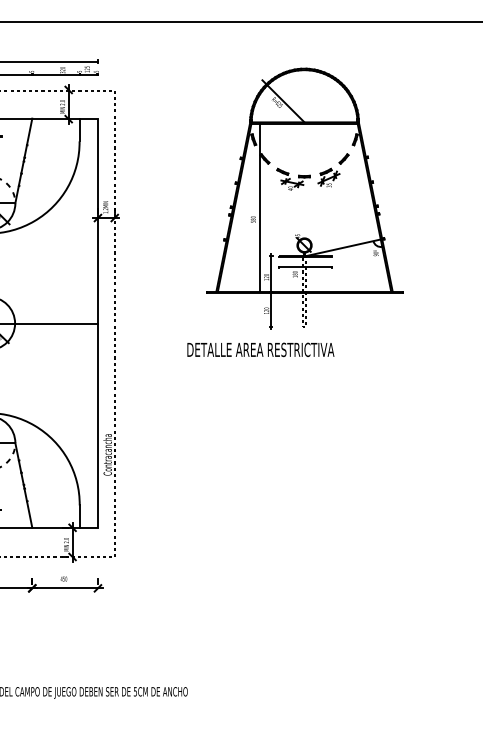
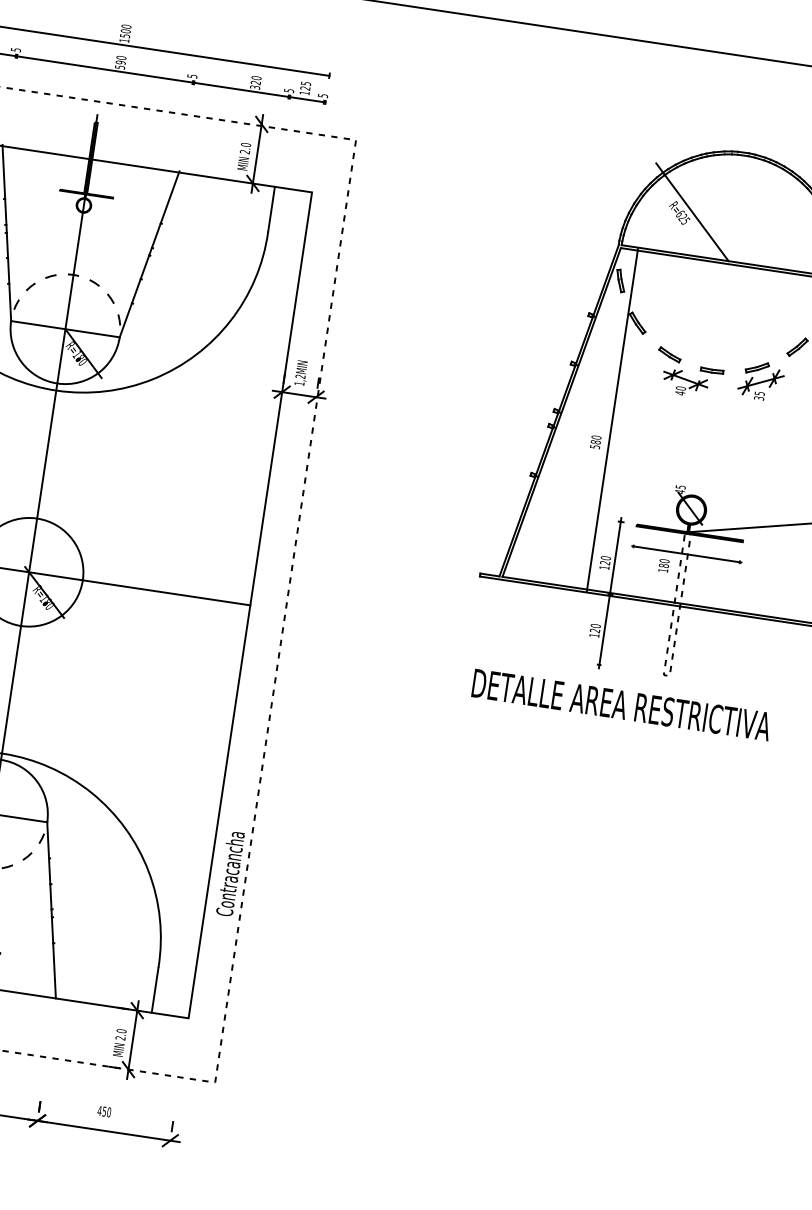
text: (260, 349) -> (621, 704), moved

